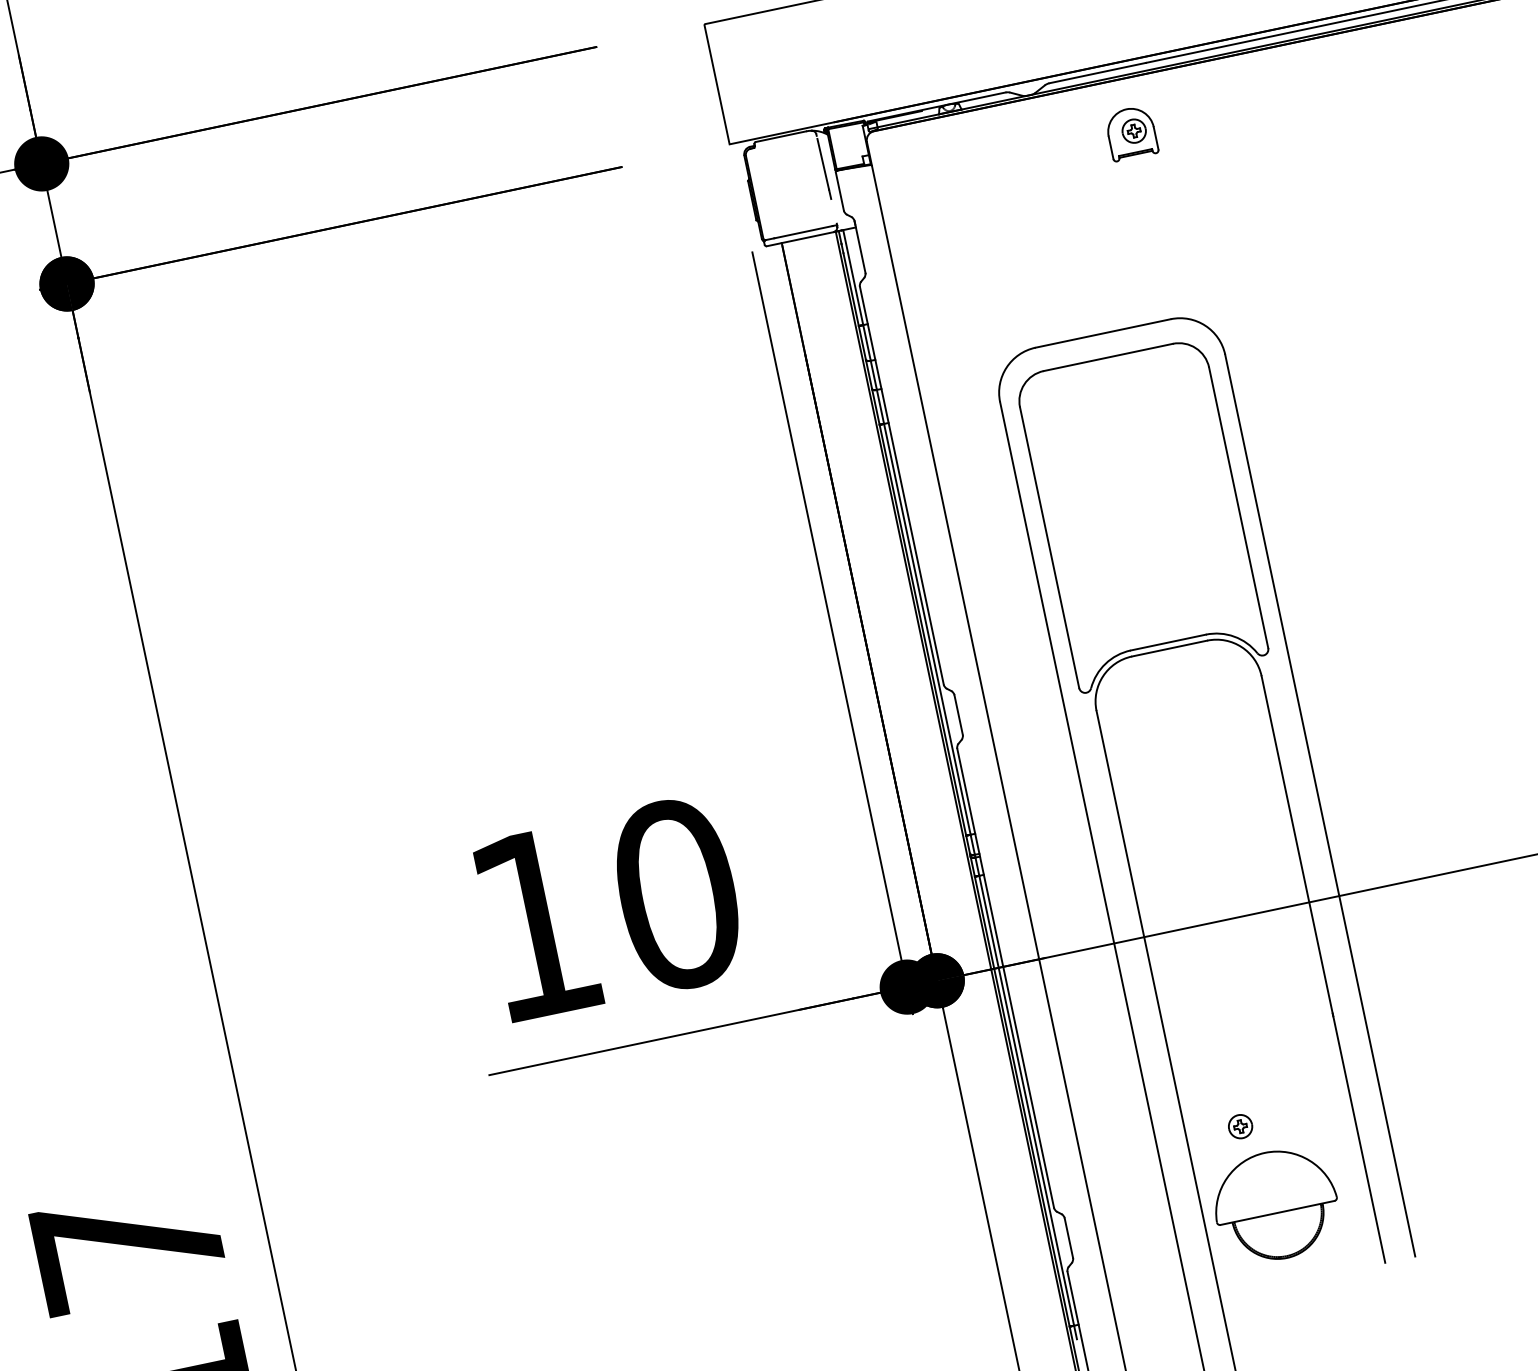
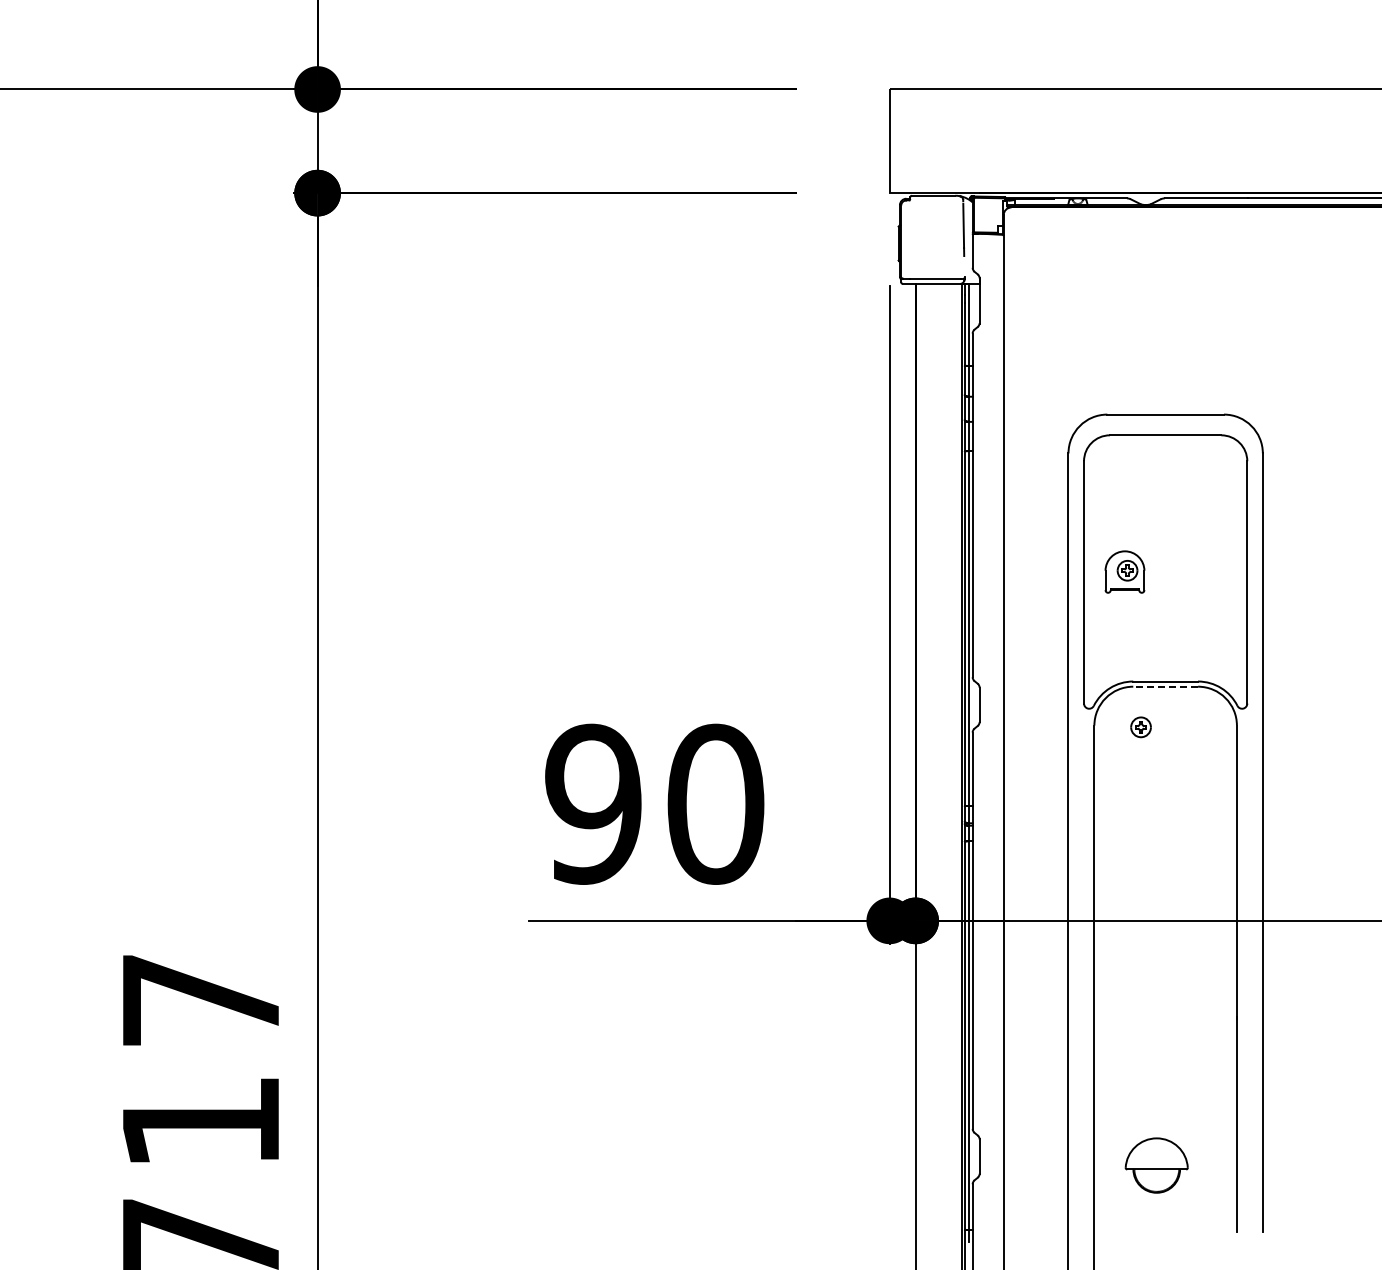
part: (1130, 132) -> (1124, 571), moved
line: (1169, 648) -> (1165, 686), solid -> dashed
text: (535, 923) -> (593, 803), 10 -> 90
part: (1239, 1126) -> (1140, 727), moved
part: (1275, 1205) -> (1156, 1165), size x0.6

